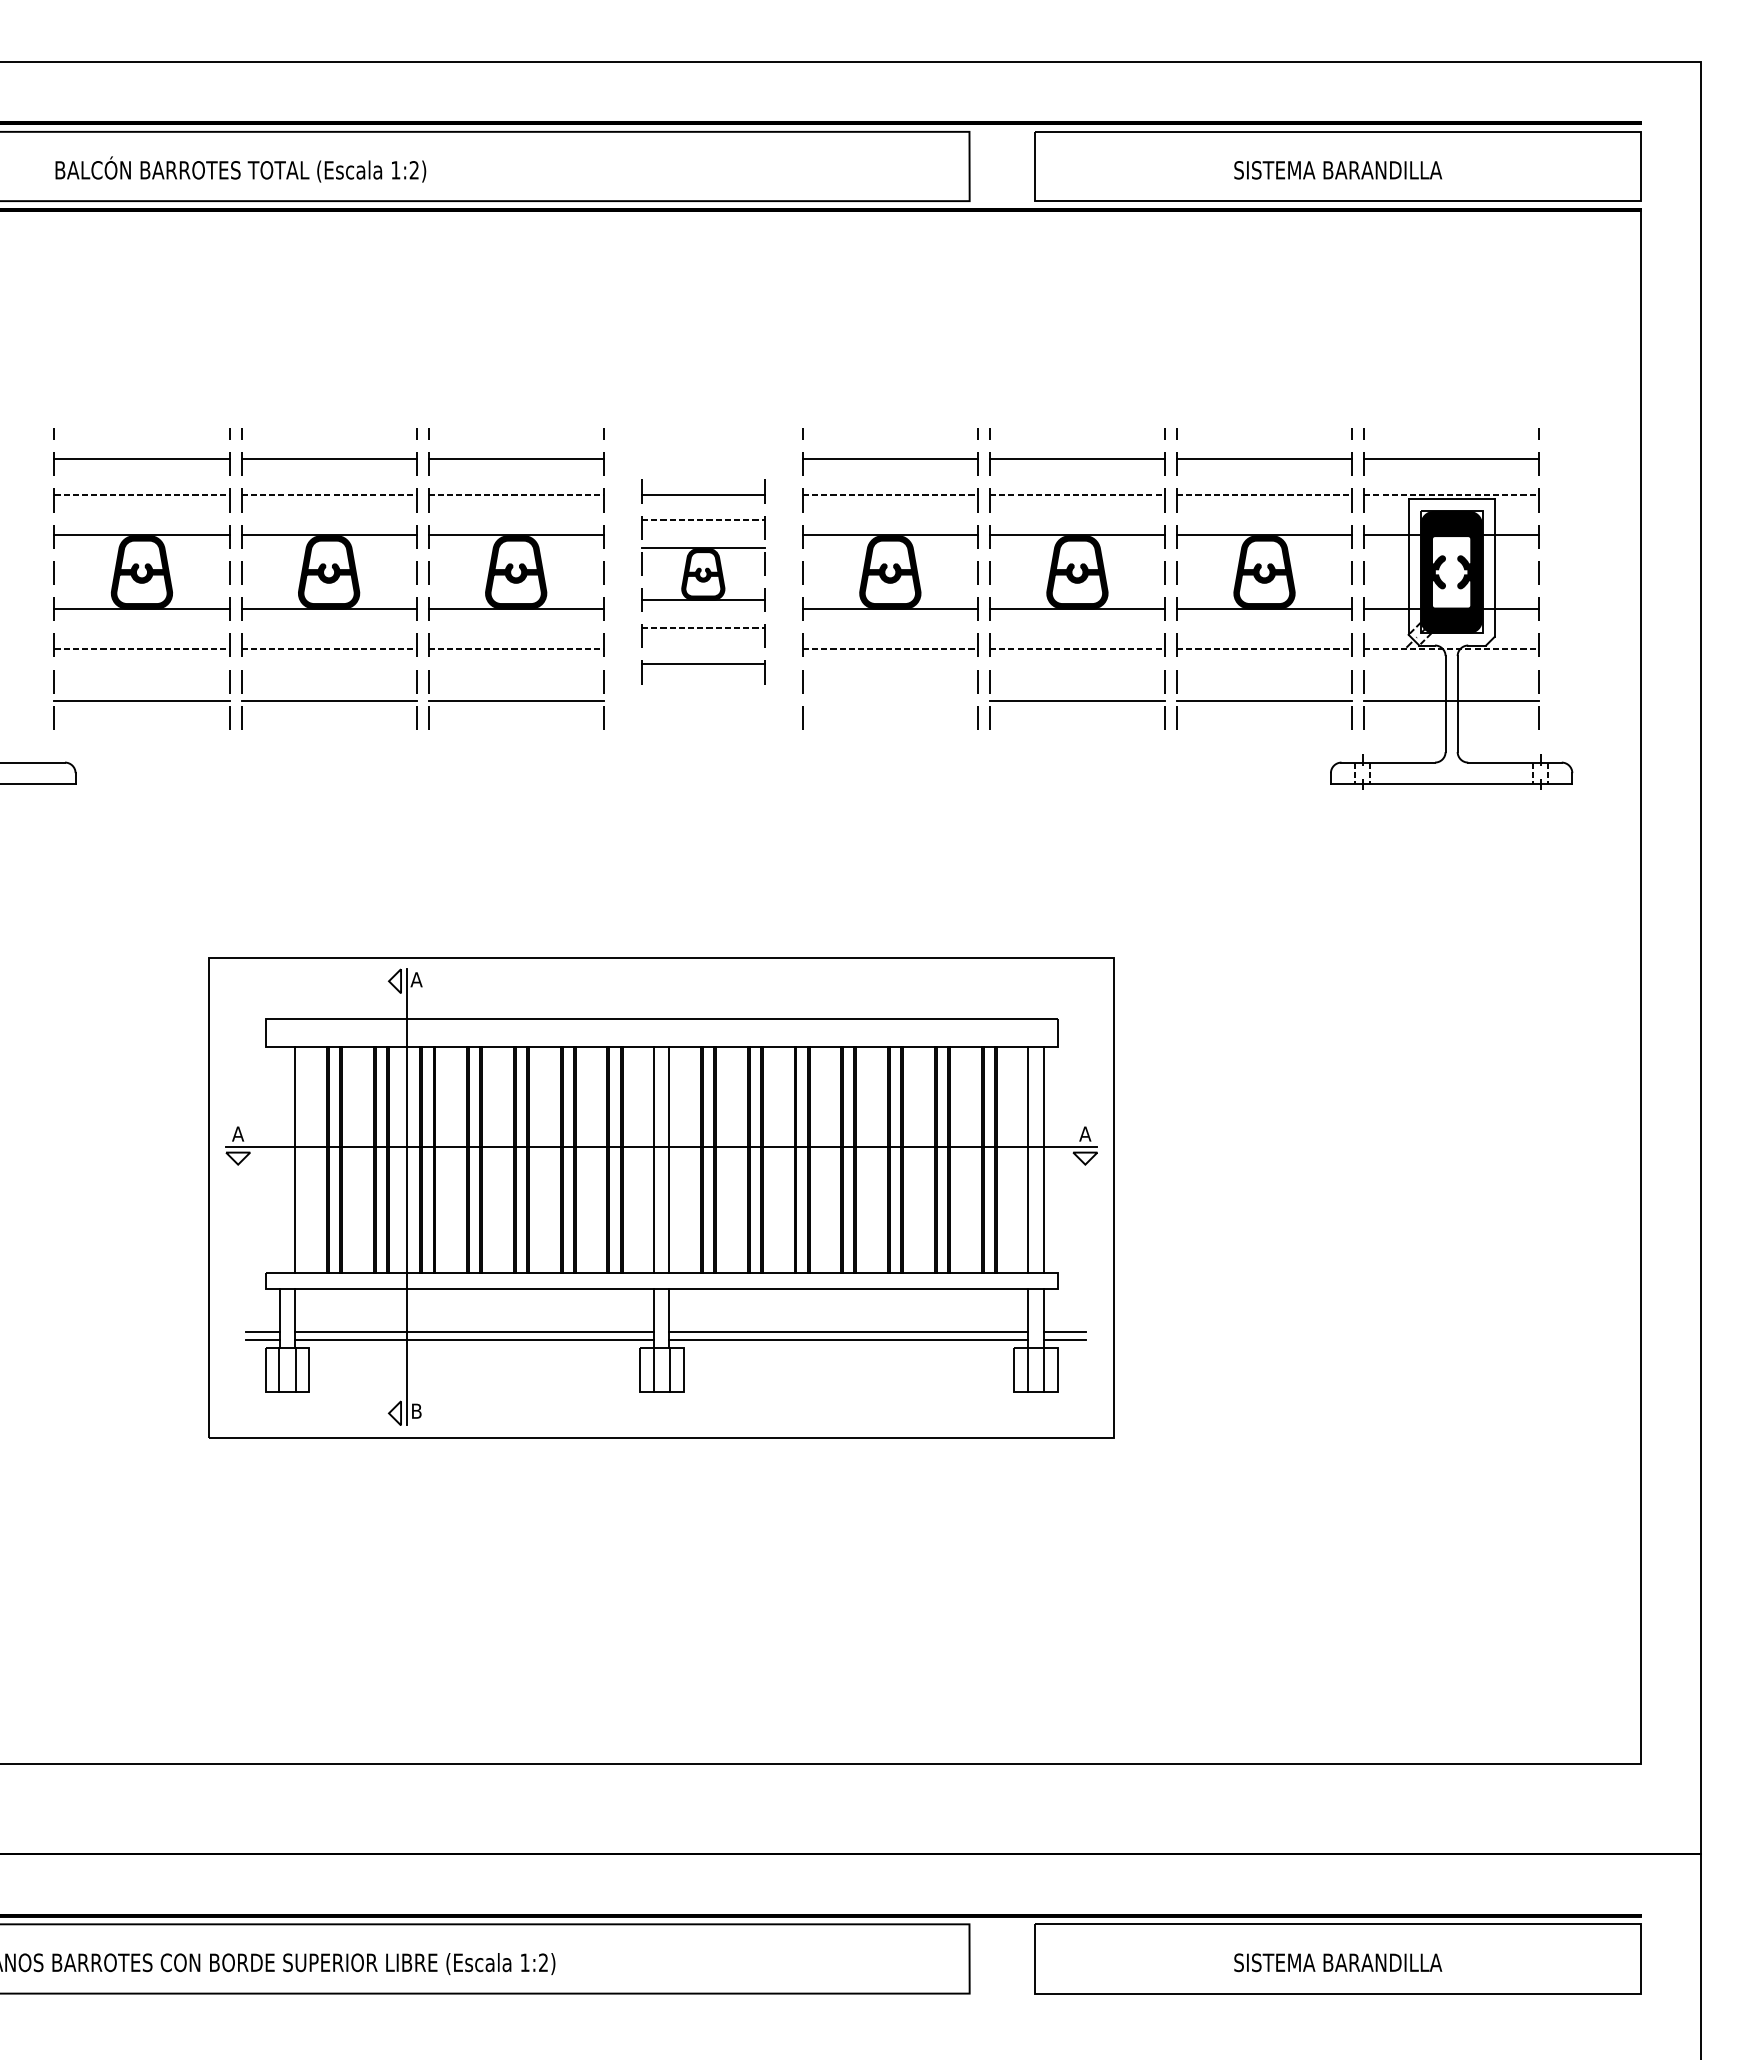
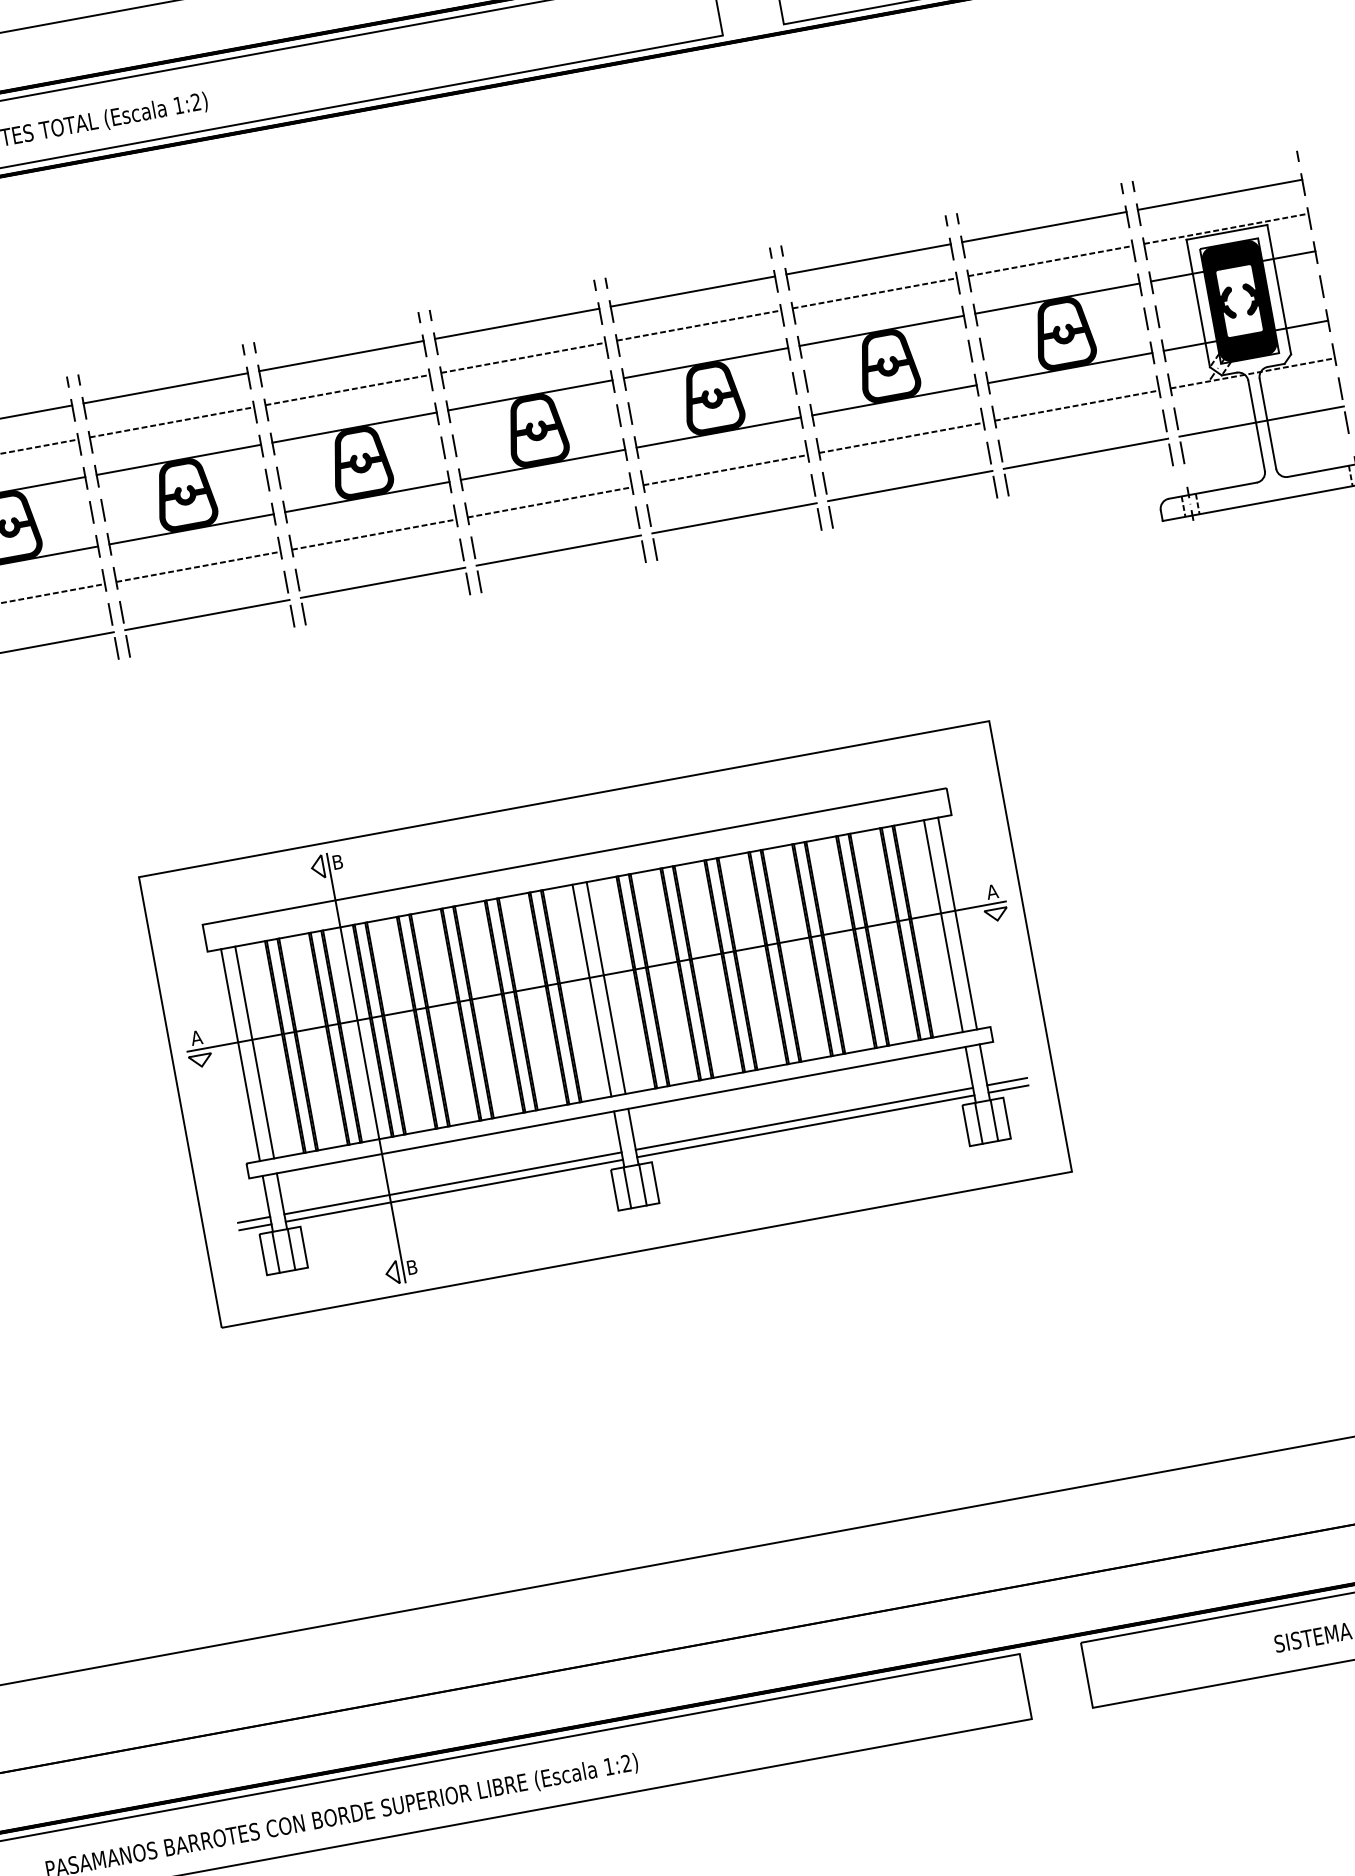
part: (703, 578) -> (537, 435), size x1.43
line: (889, 700) -> (733, 518), added
text: (416, 979) -> (337, 861), A -> B
line: (280, 1159) -> (240, 1054), added

